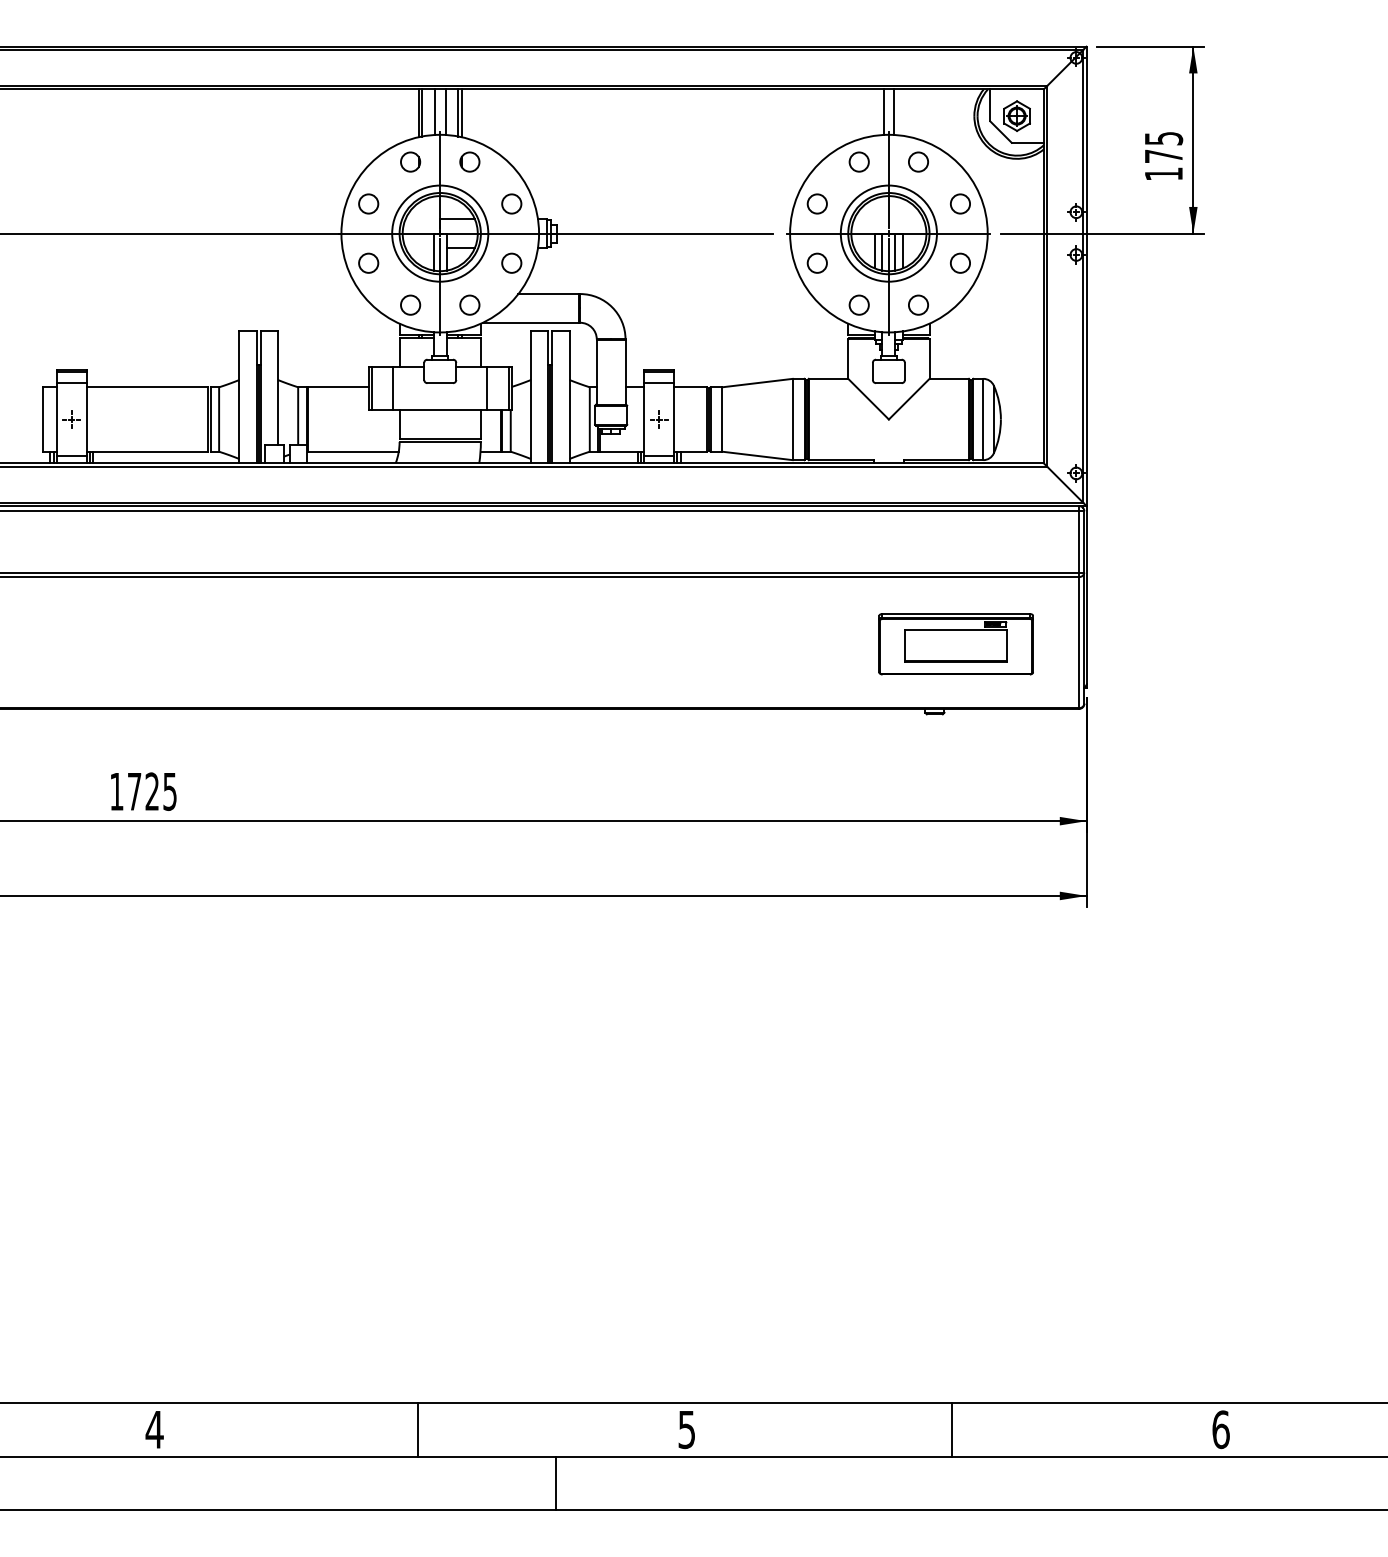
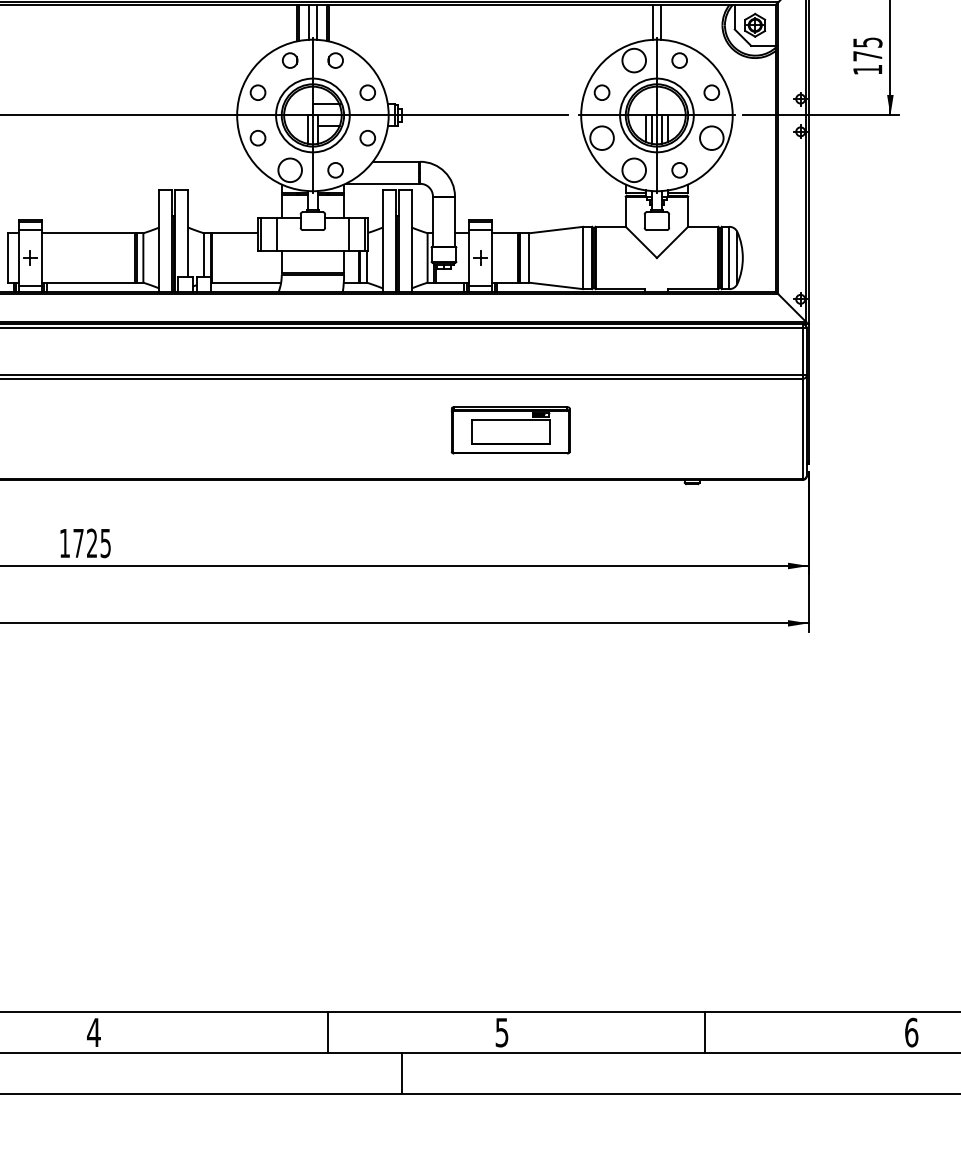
circle: (858, 161) -> (633, 60), size x1.6
circle: (816, 262) -> (601, 137), size x1.6
circle: (960, 262) -> (711, 137), size x1.6
circle: (410, 304) -> (290, 169), size x1.6
circle: (858, 304) -> (633, 169), size x1.6
part: (955, 644) -> (510, 430), moved
line: (417, 1429) -> (328, 1032), moved

